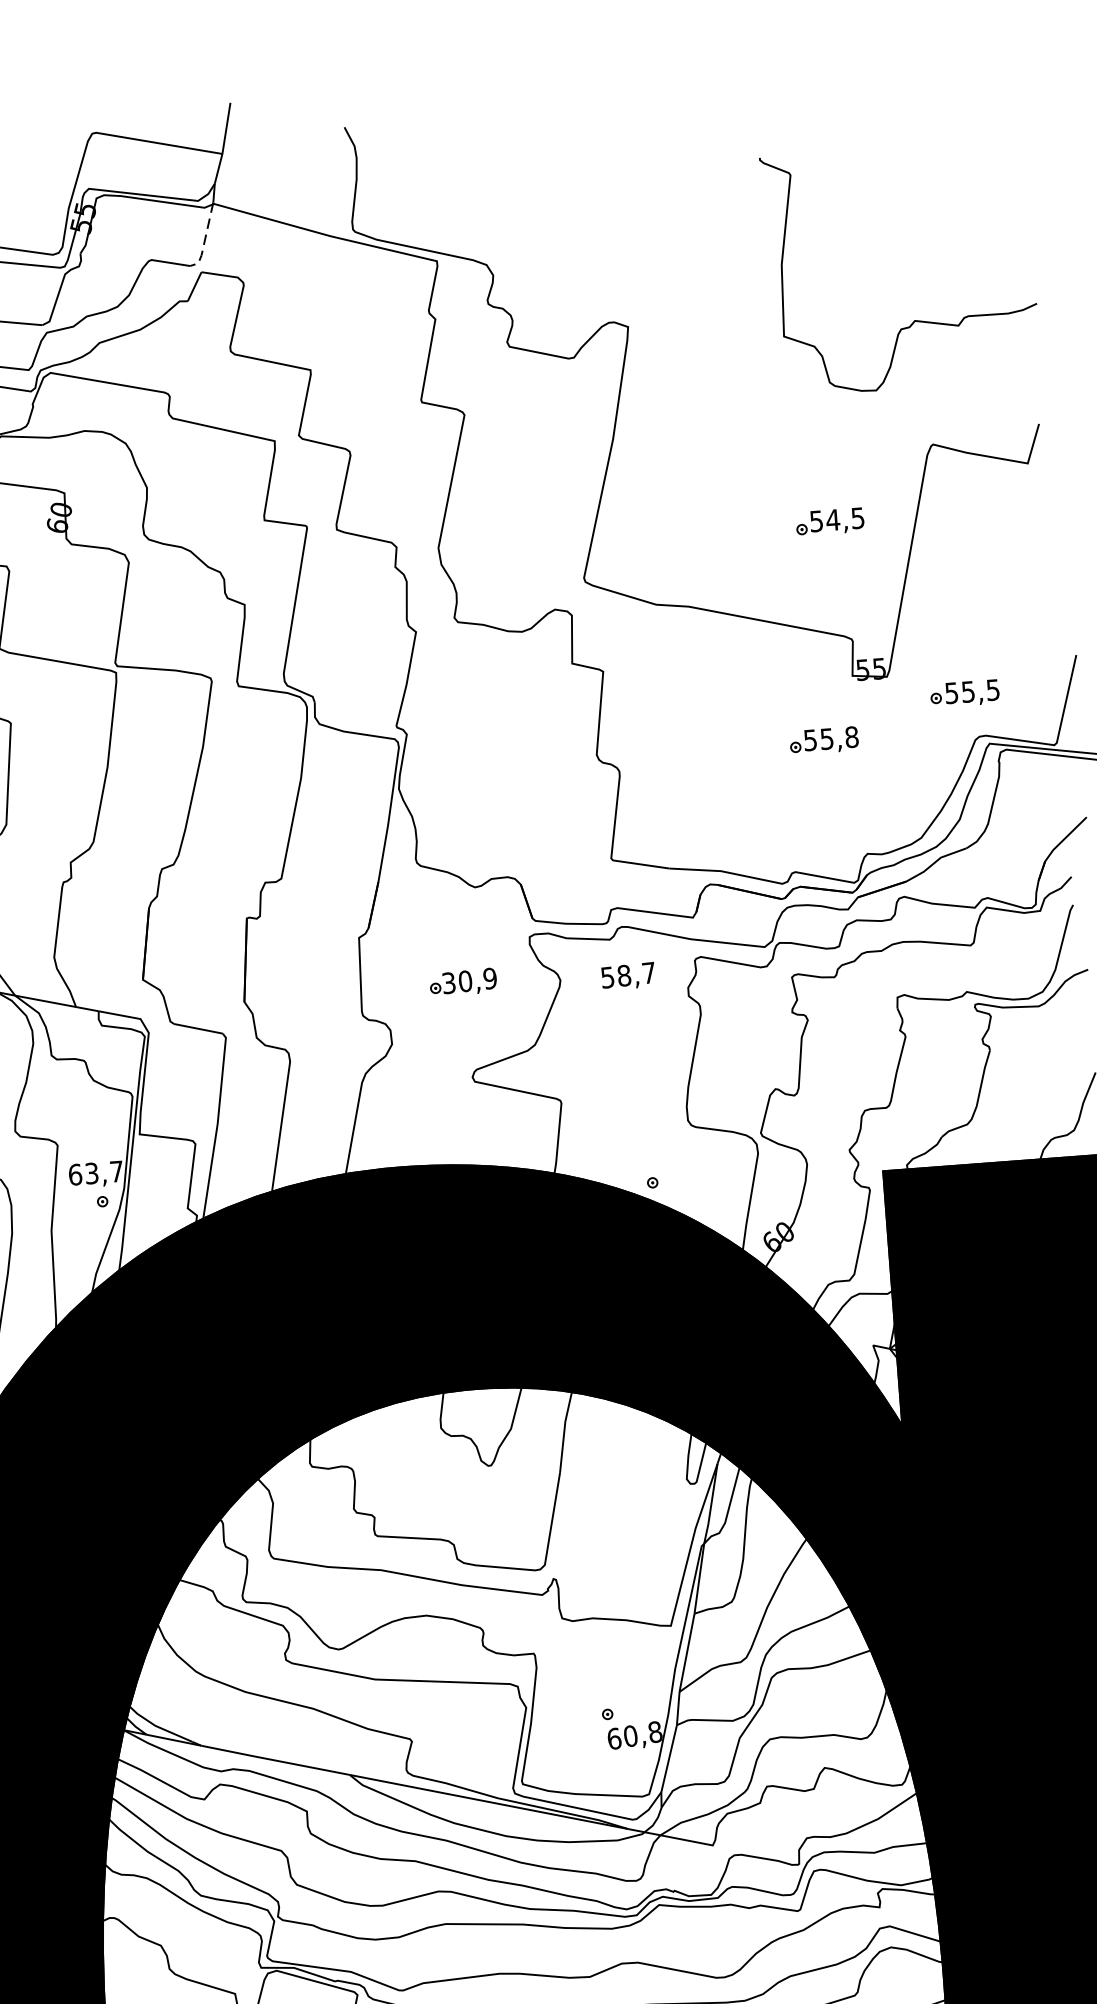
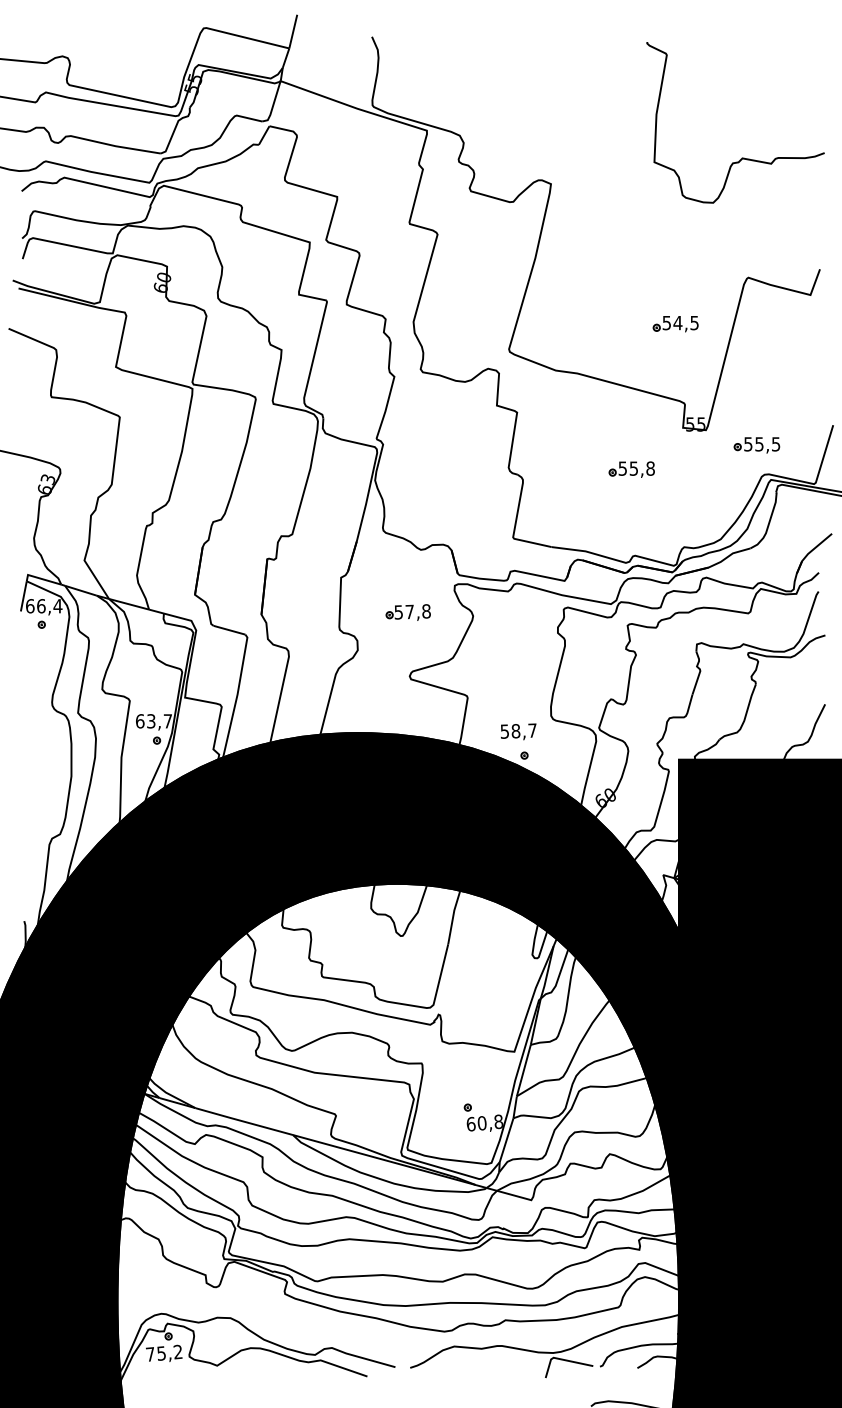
line: (205, 239) -> (273, 104), dashed -> solid
curve: (914, 319) -> (742, 157), moved
part: (823, 740) -> (631, 469), moved
text: (628, 975) -> (518, 731), moved
text: (469, 980) -> (412, 611), 30,9 -> 57,8

